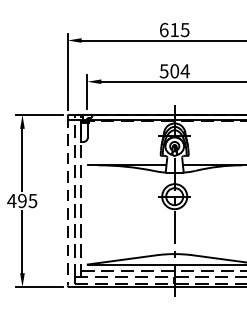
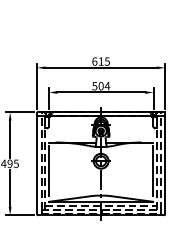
line: (68, 200) -> (37, 163), dashed -> solid
line: (88, 212) -> (49, 170), added

